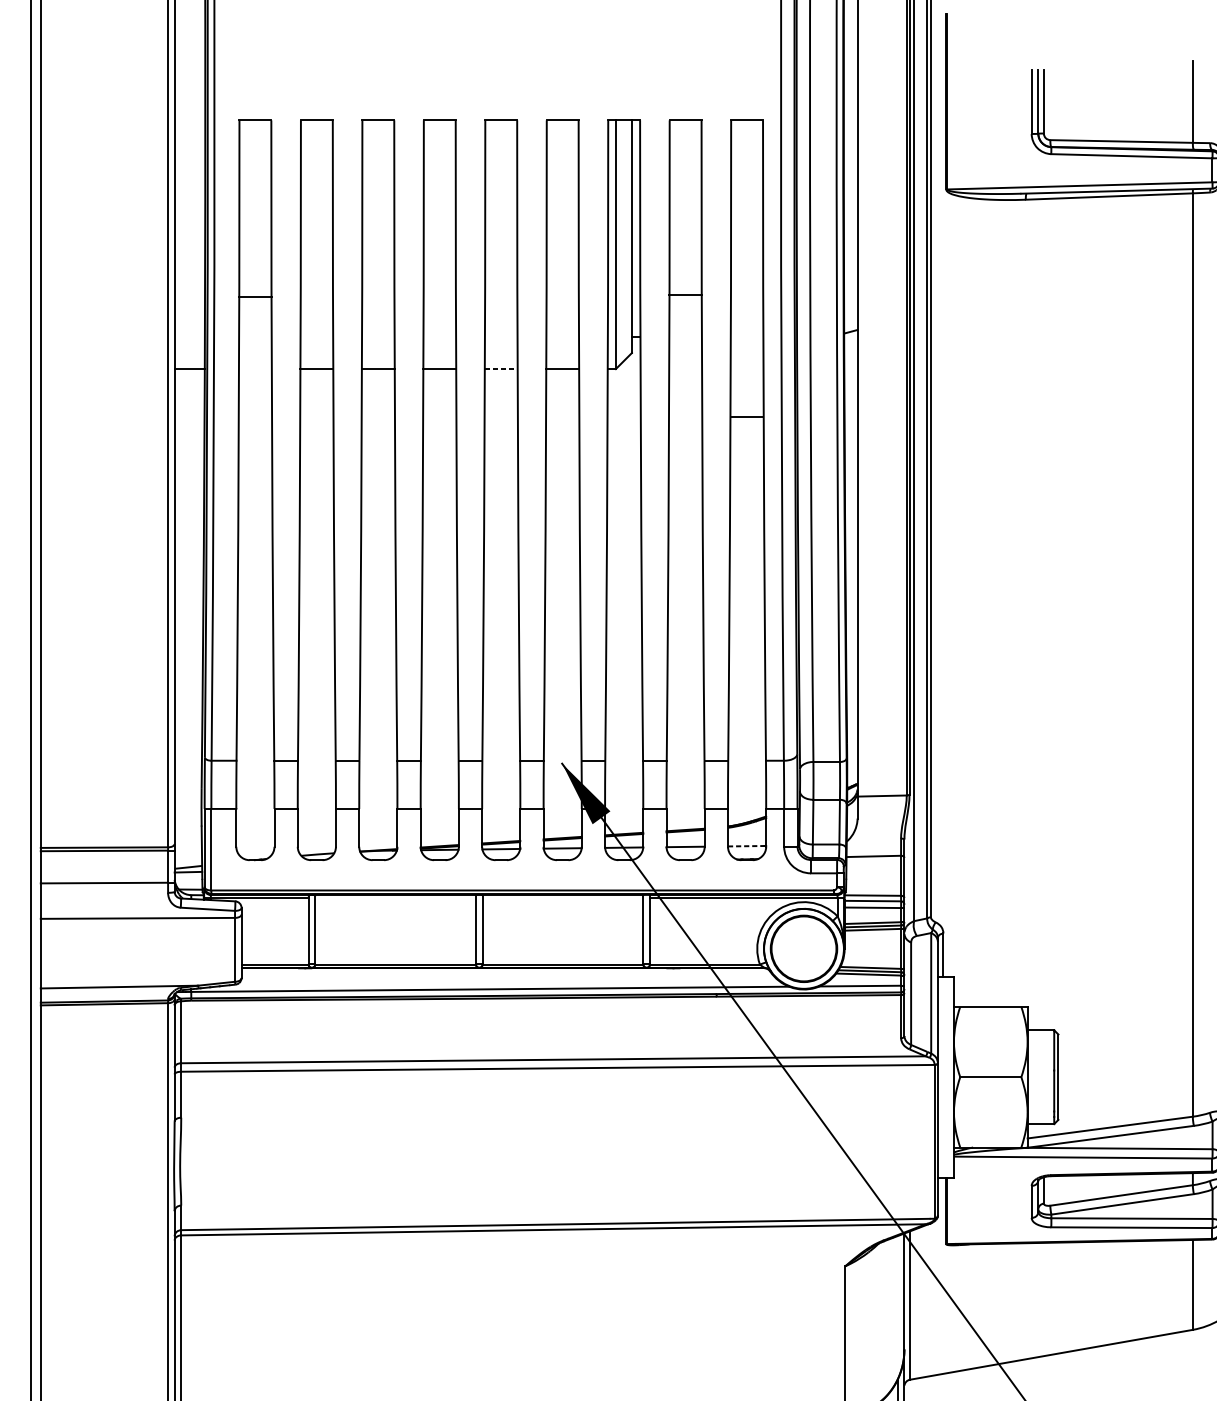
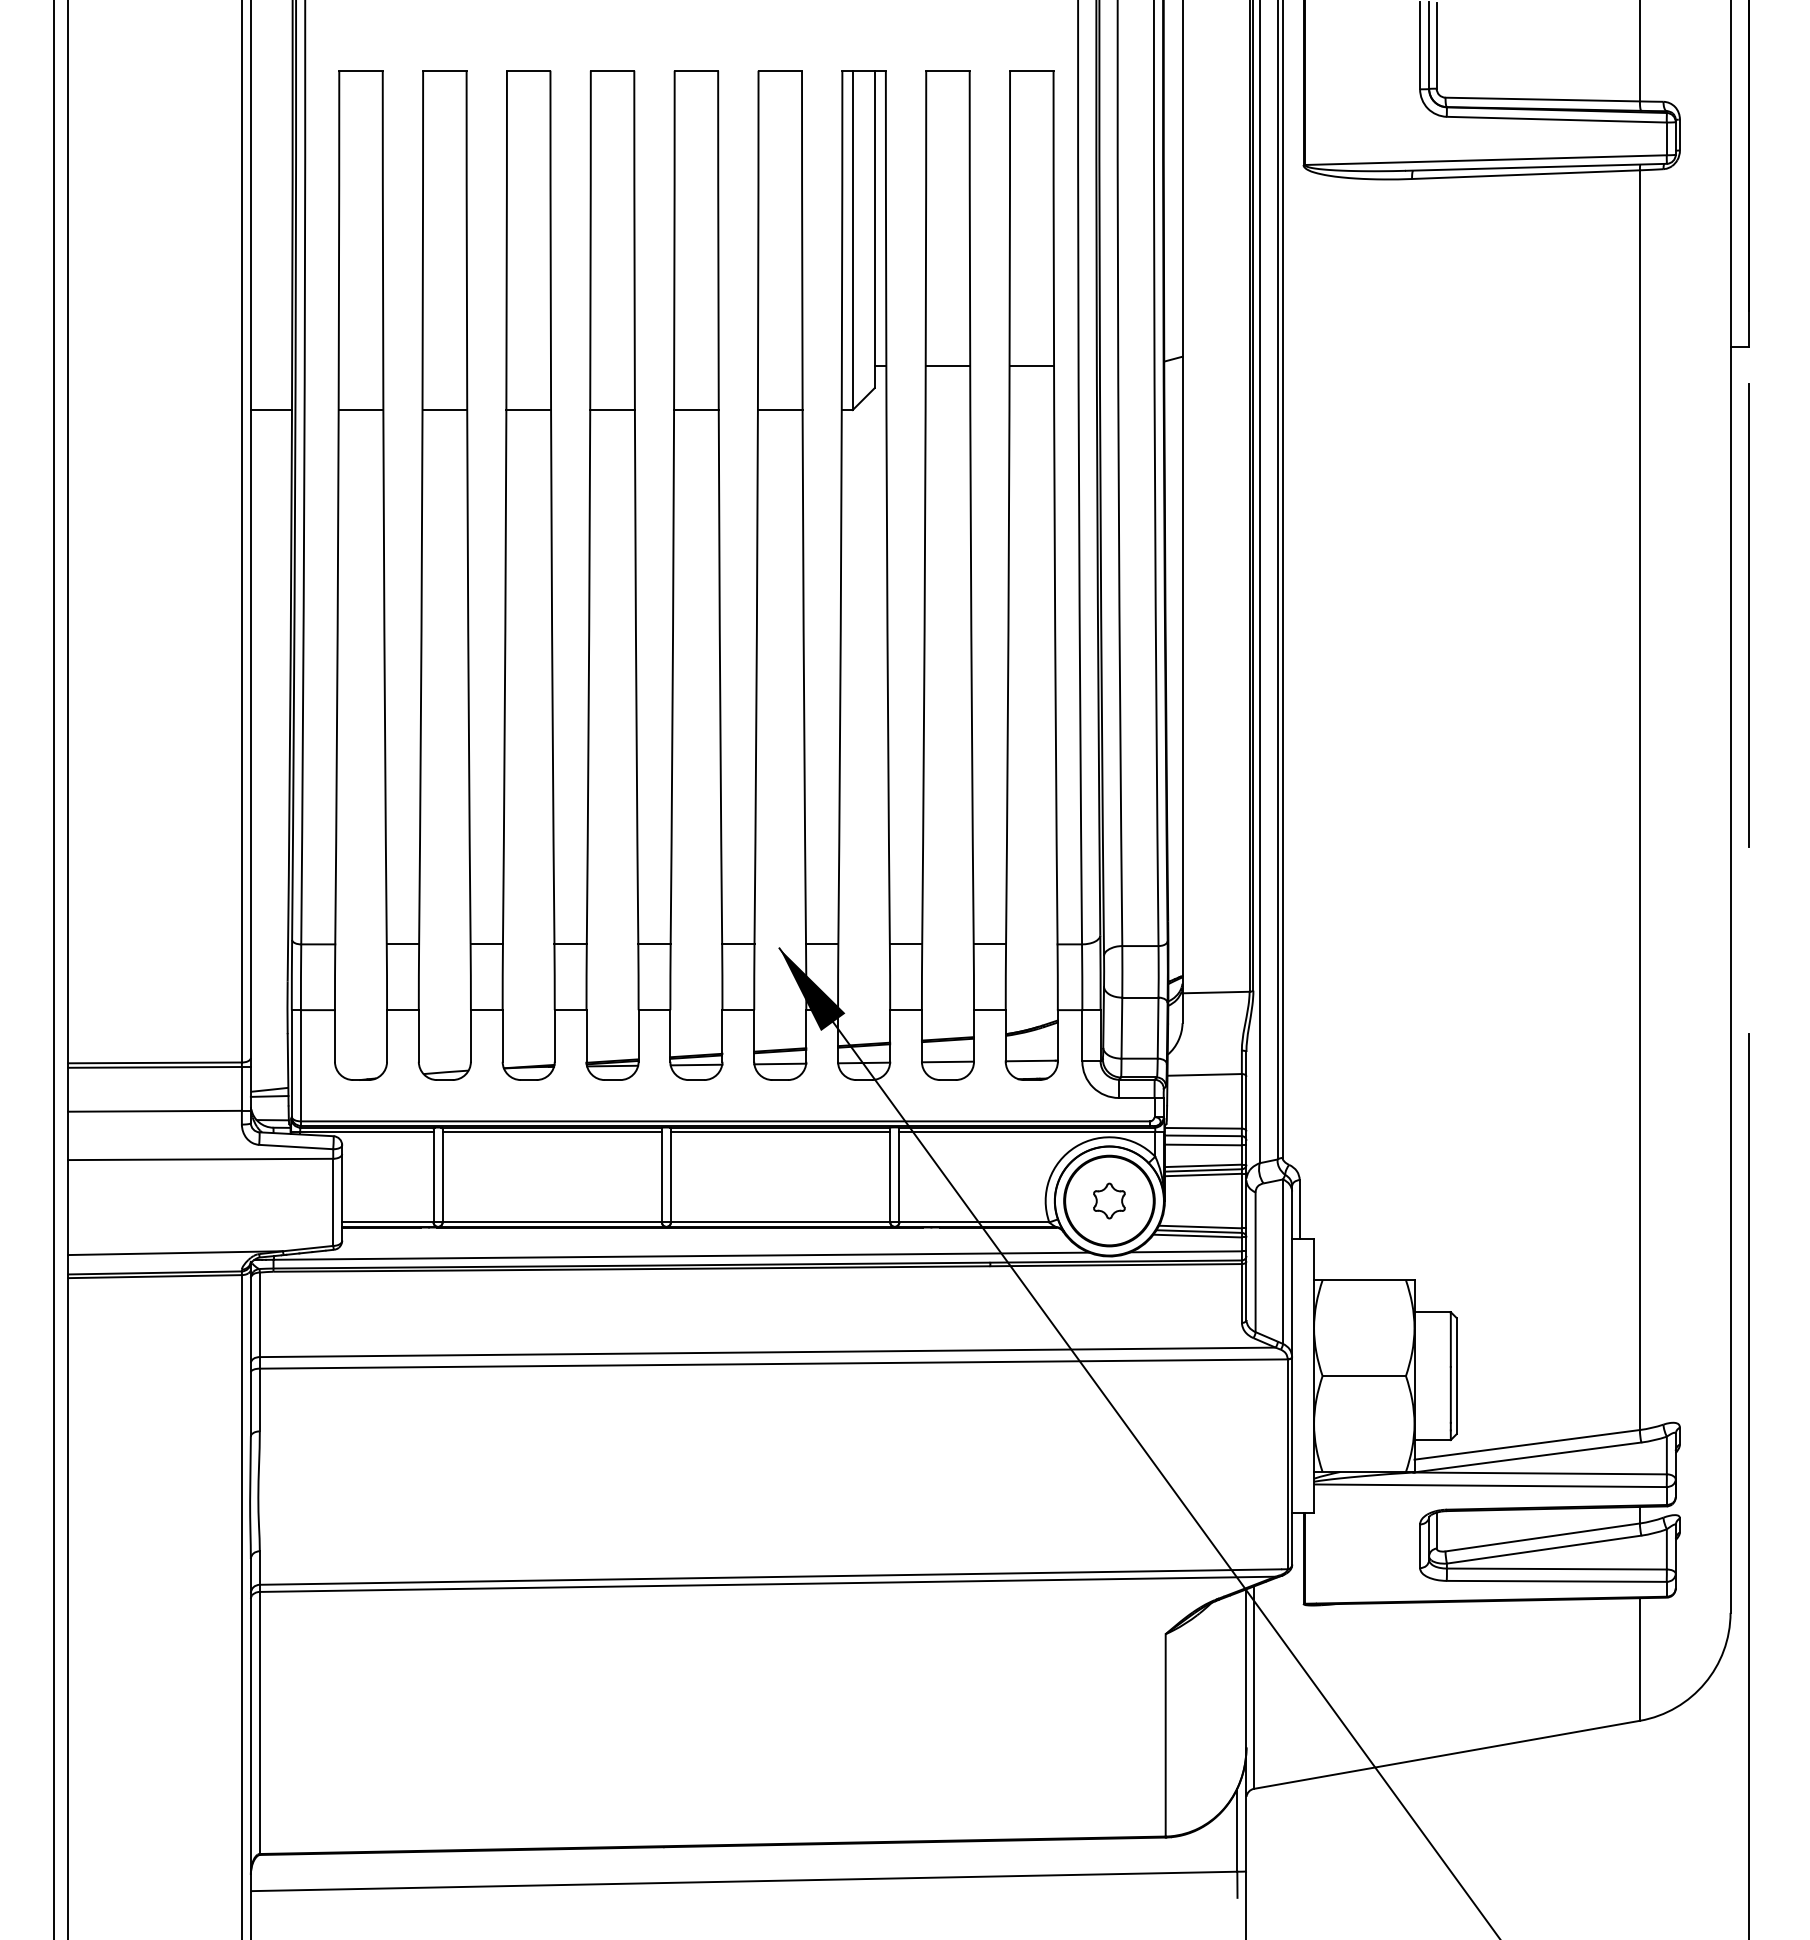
line: (685, 295) -> (947, 365), moved
line: (255, 297) -> (360, 410), moved
line: (501, 369) -> (696, 410), dashed -> solid
line: (746, 417) -> (1031, 365), moved
line: (746, 846) -> (1030, 1061), dashed -> solid
line: (395, 898) -> (551, 1132), added
line: (562, 898) -> (780, 1132), added
part: (804, 948) -> (1109, 1200), added

